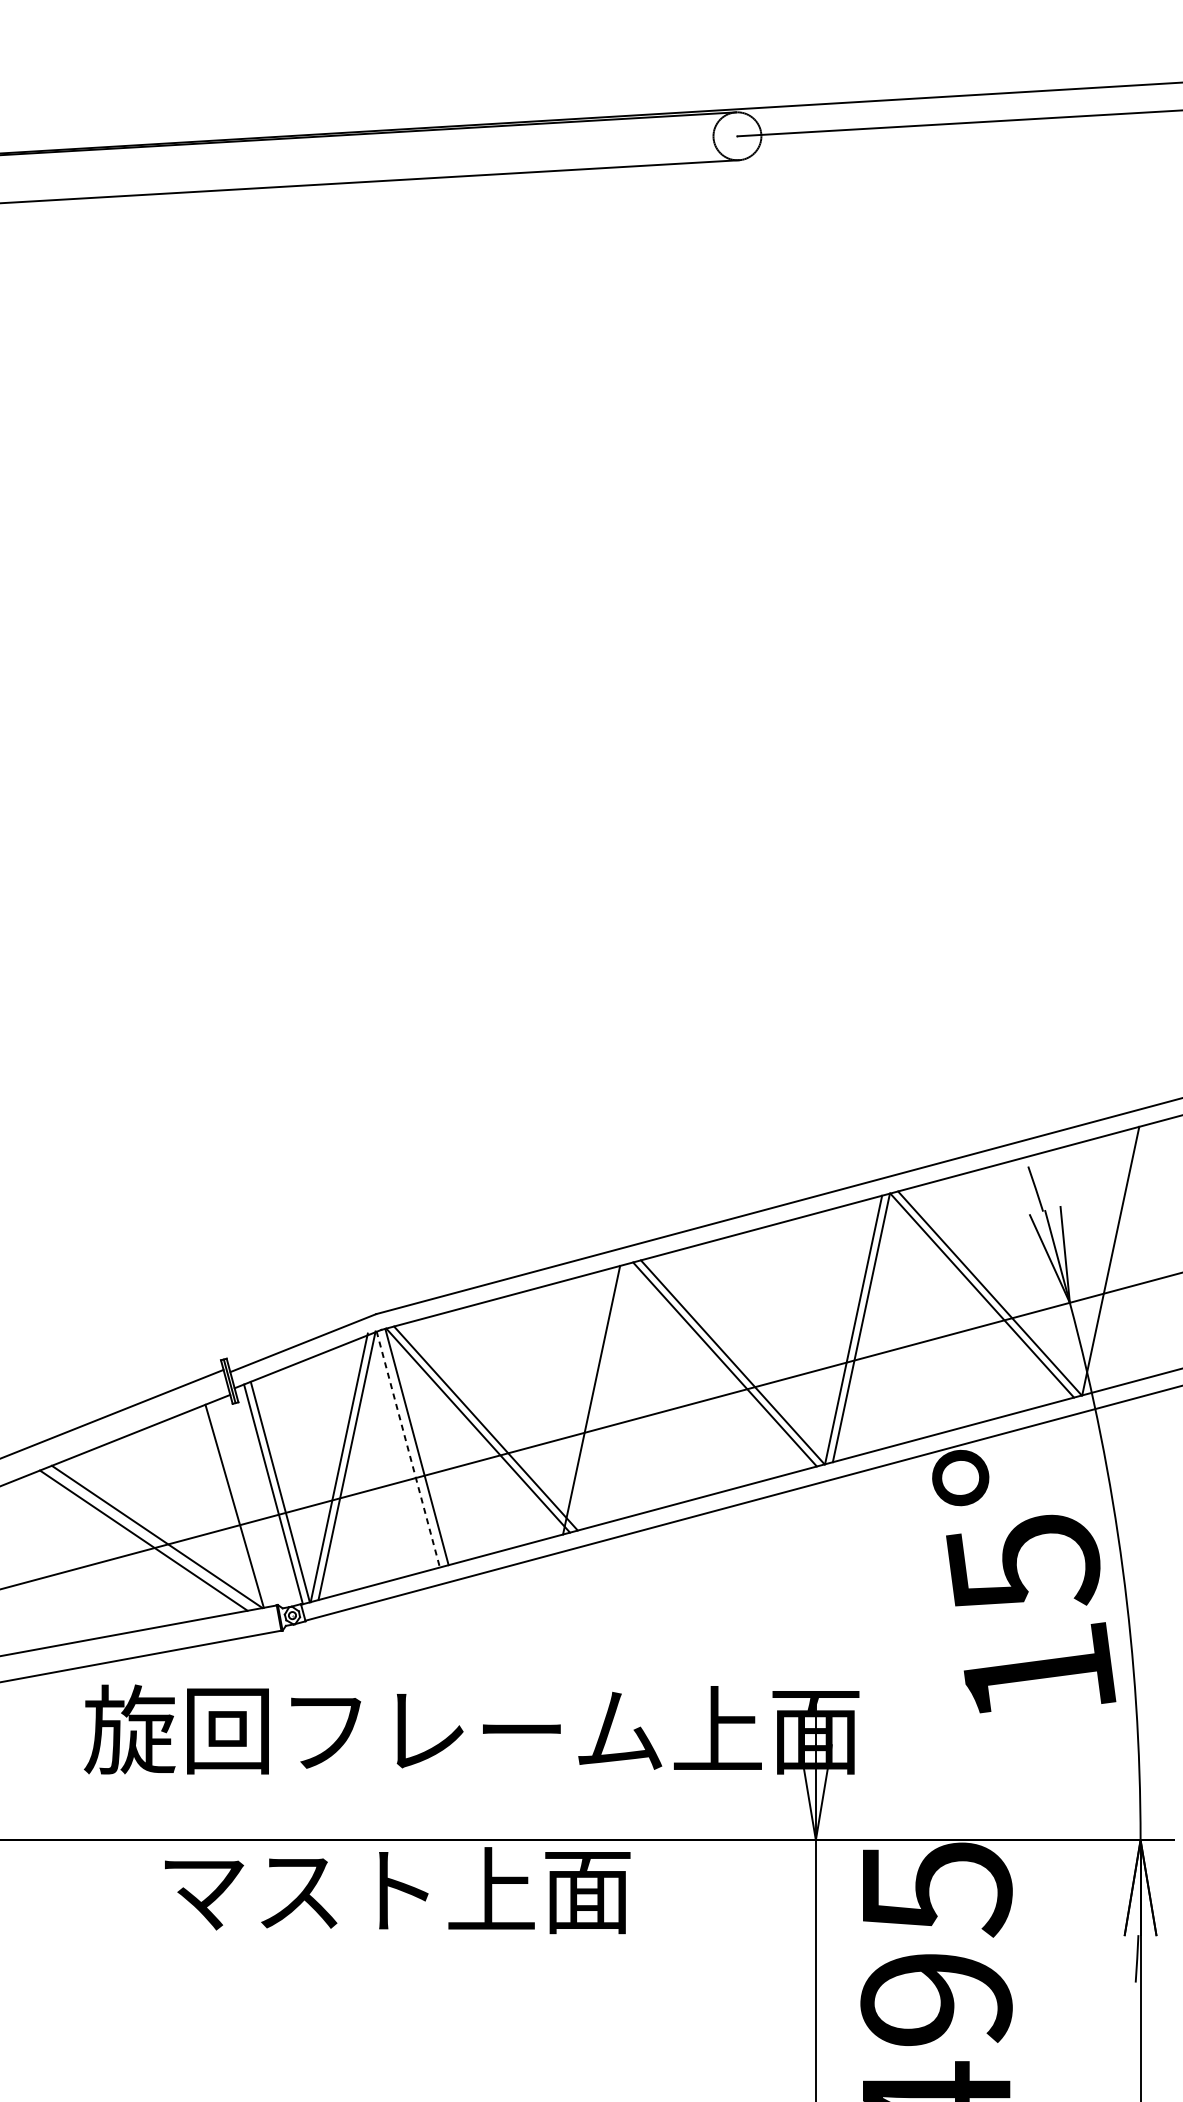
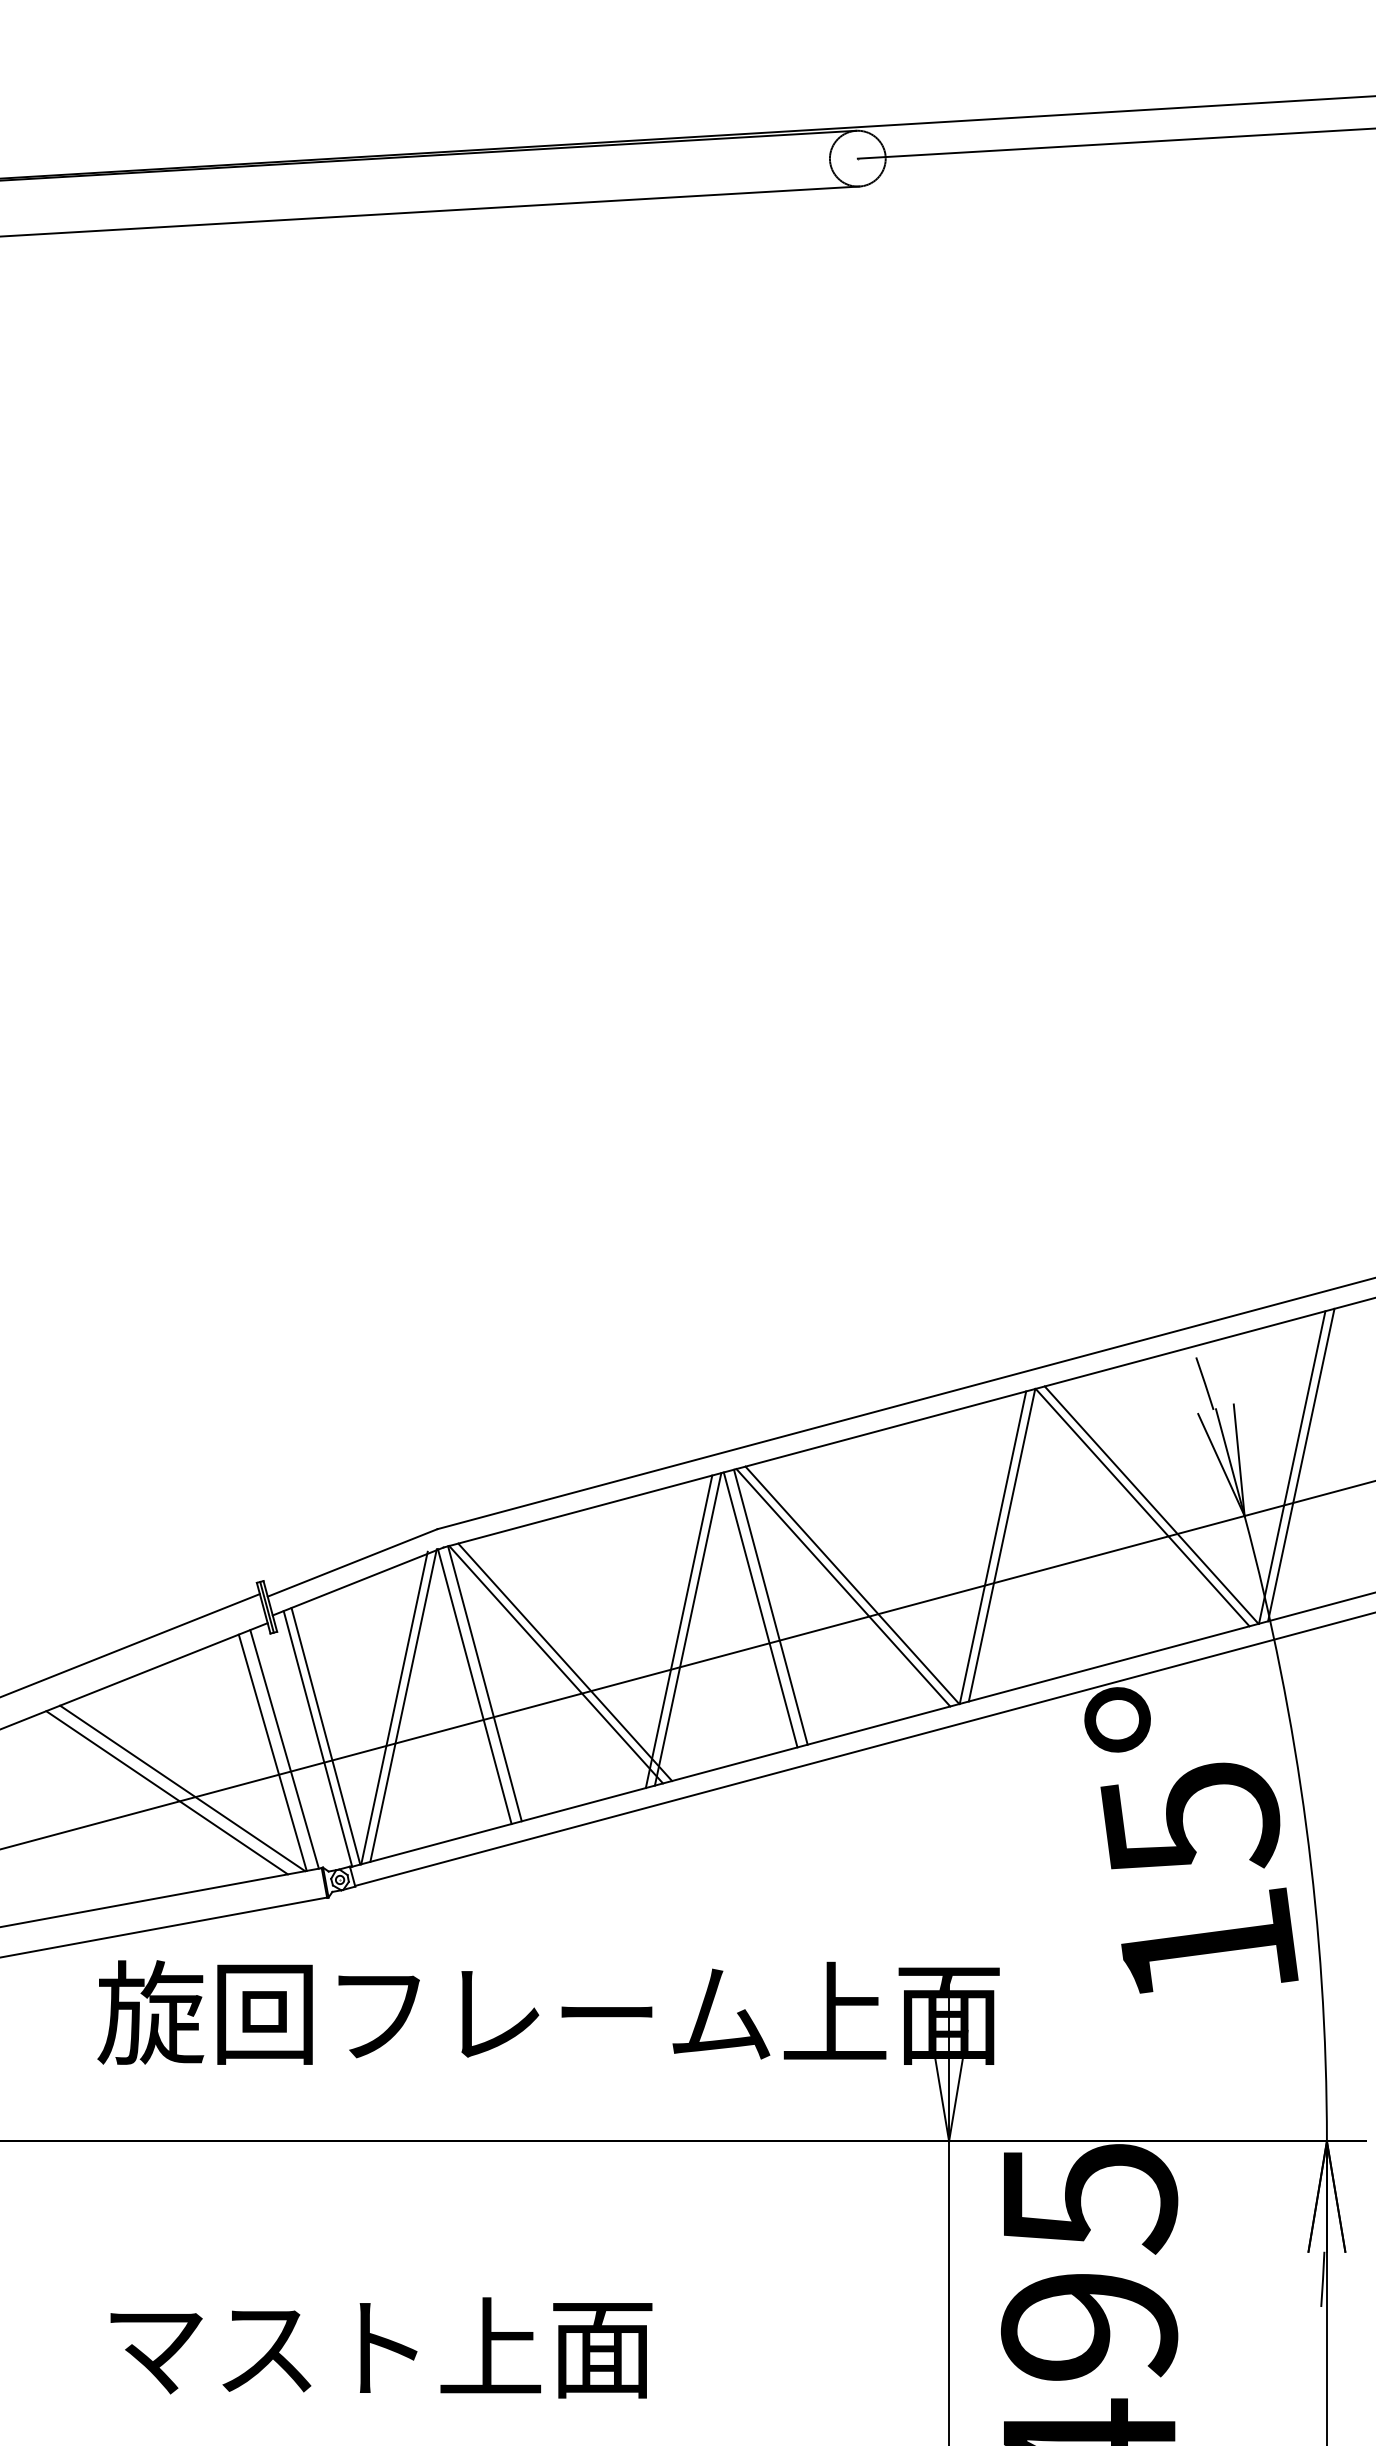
line: (1118, 1258) -> (1301, 1464), added
line: (662, 1380) -> (770, 1606), added
line: (653, 1383) -> (760, 1609), added
line: (583, 1402) -> (678, 1631), added
line: (408, 1450) -> (474, 1687), dashed -> solid
line: (244, 1503) -> (284, 1749), added
text: (397, 1890) -> (381, 2347), moved

